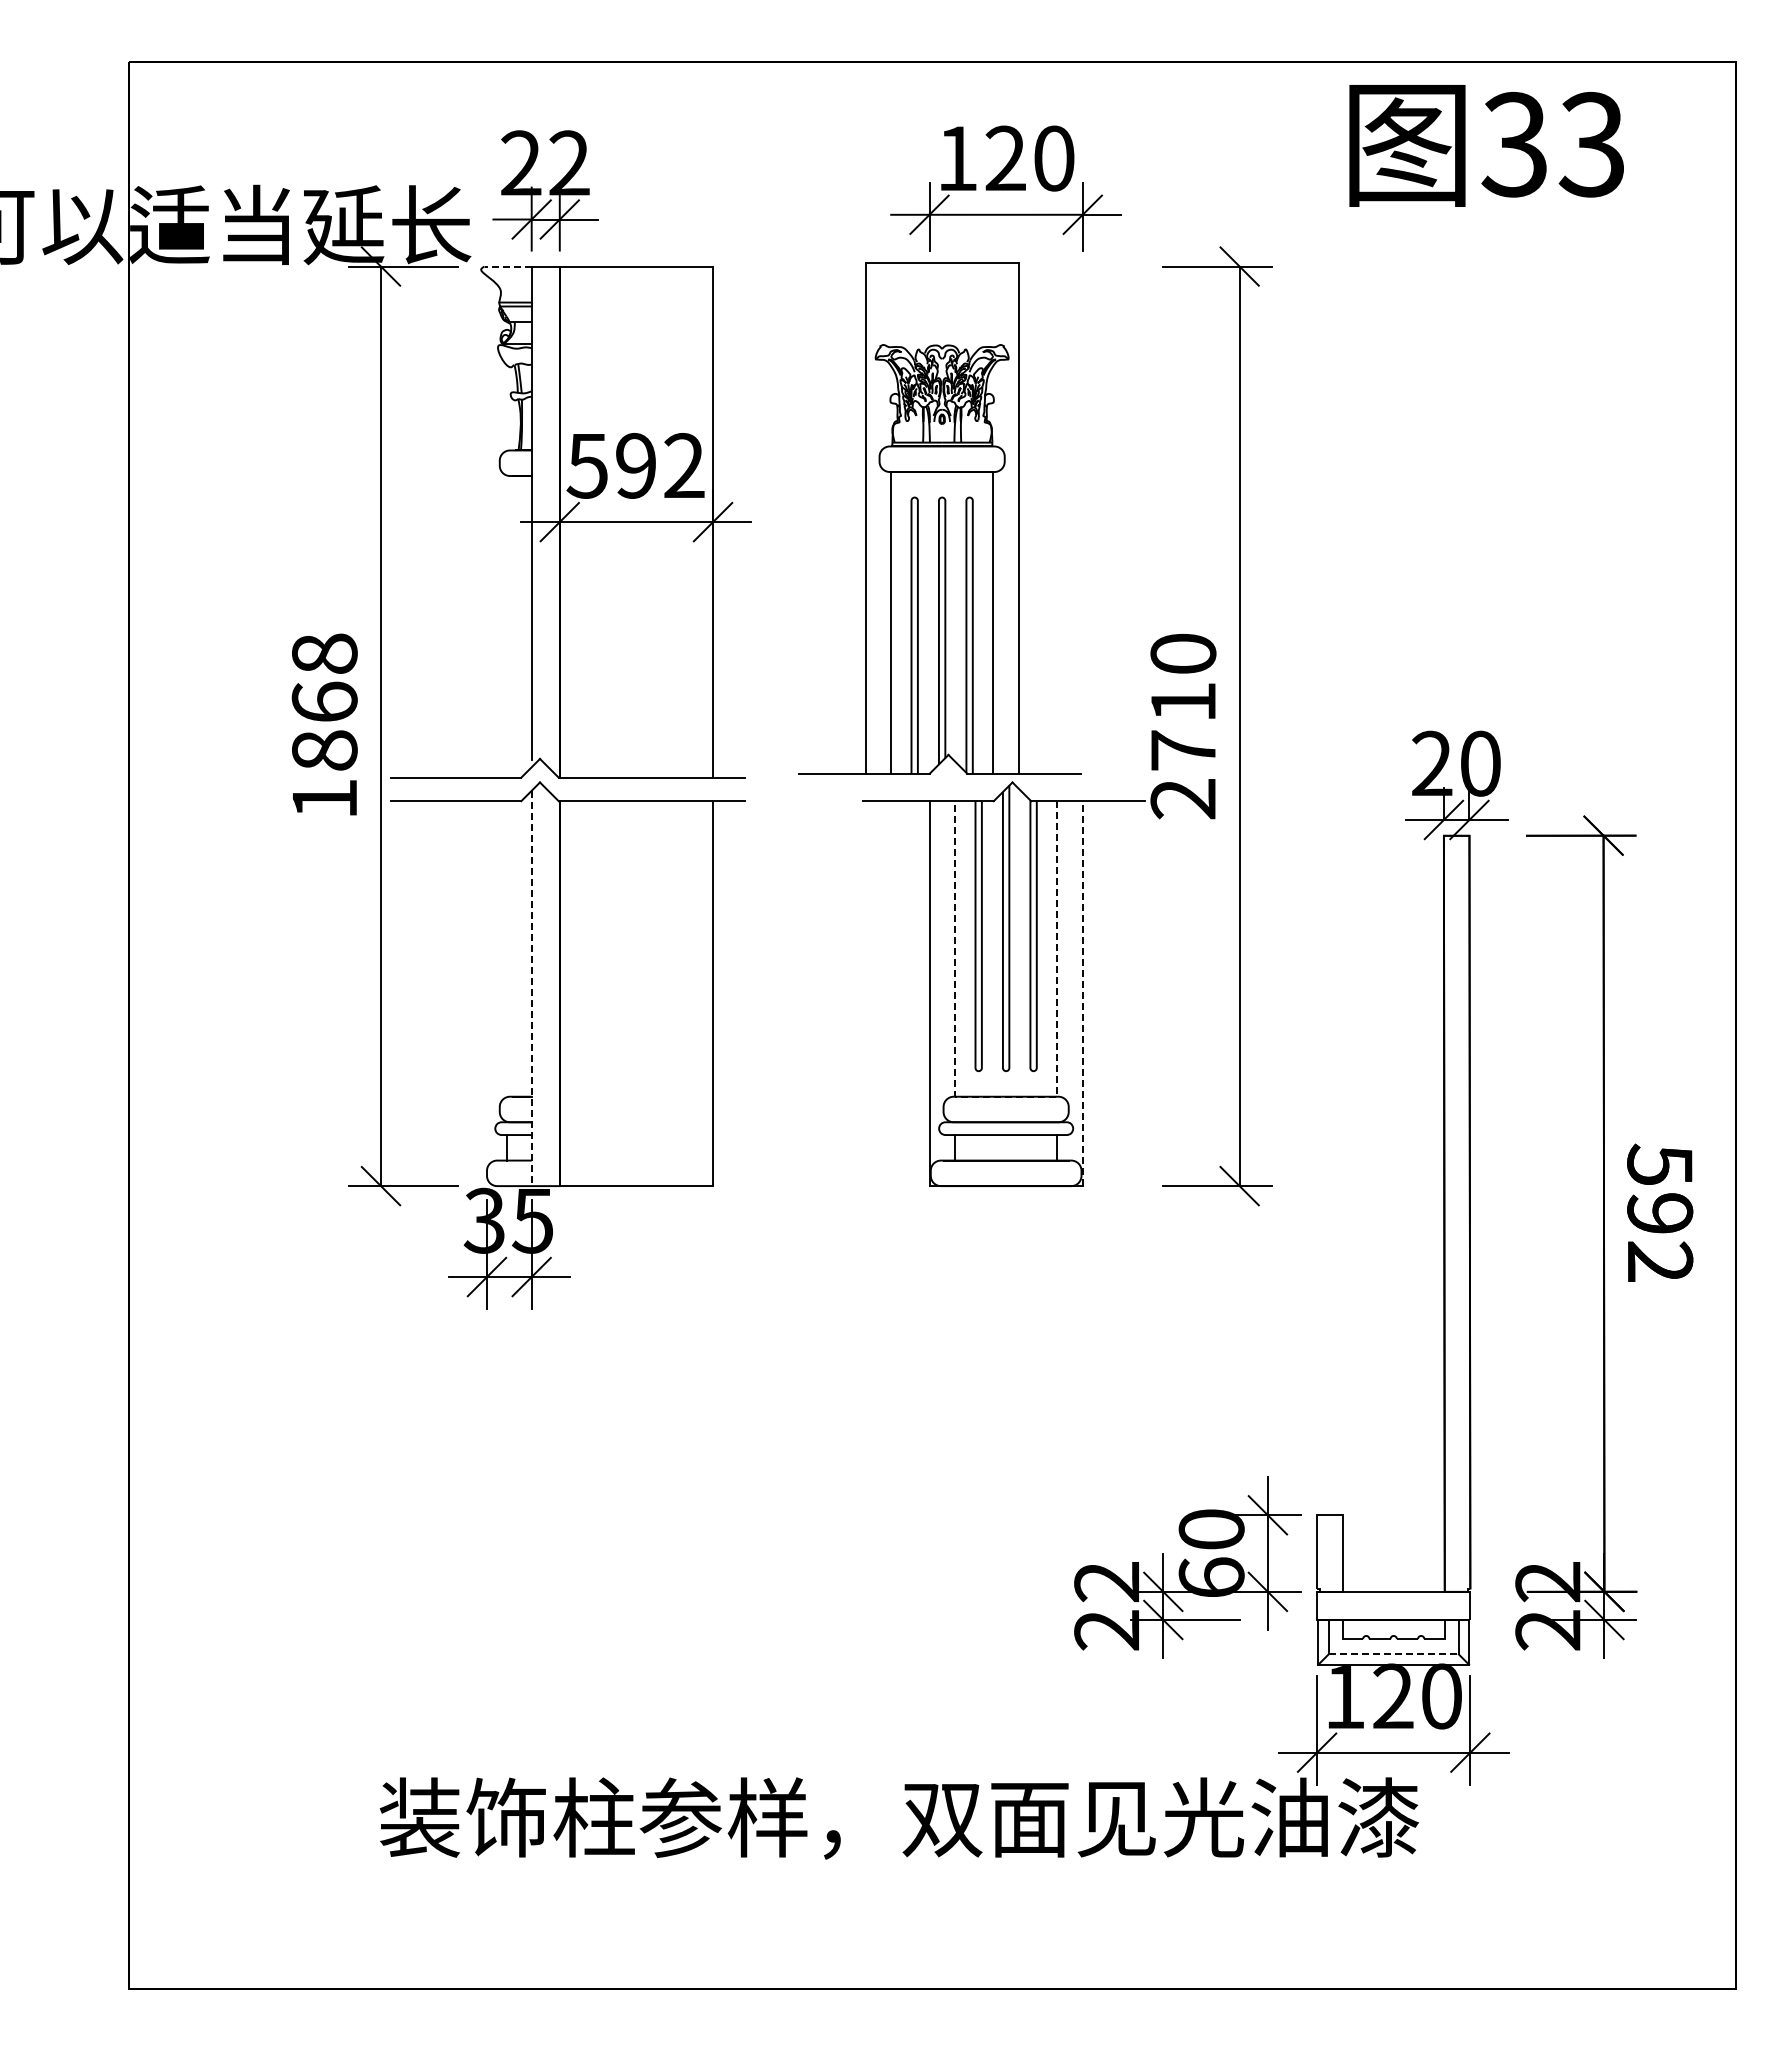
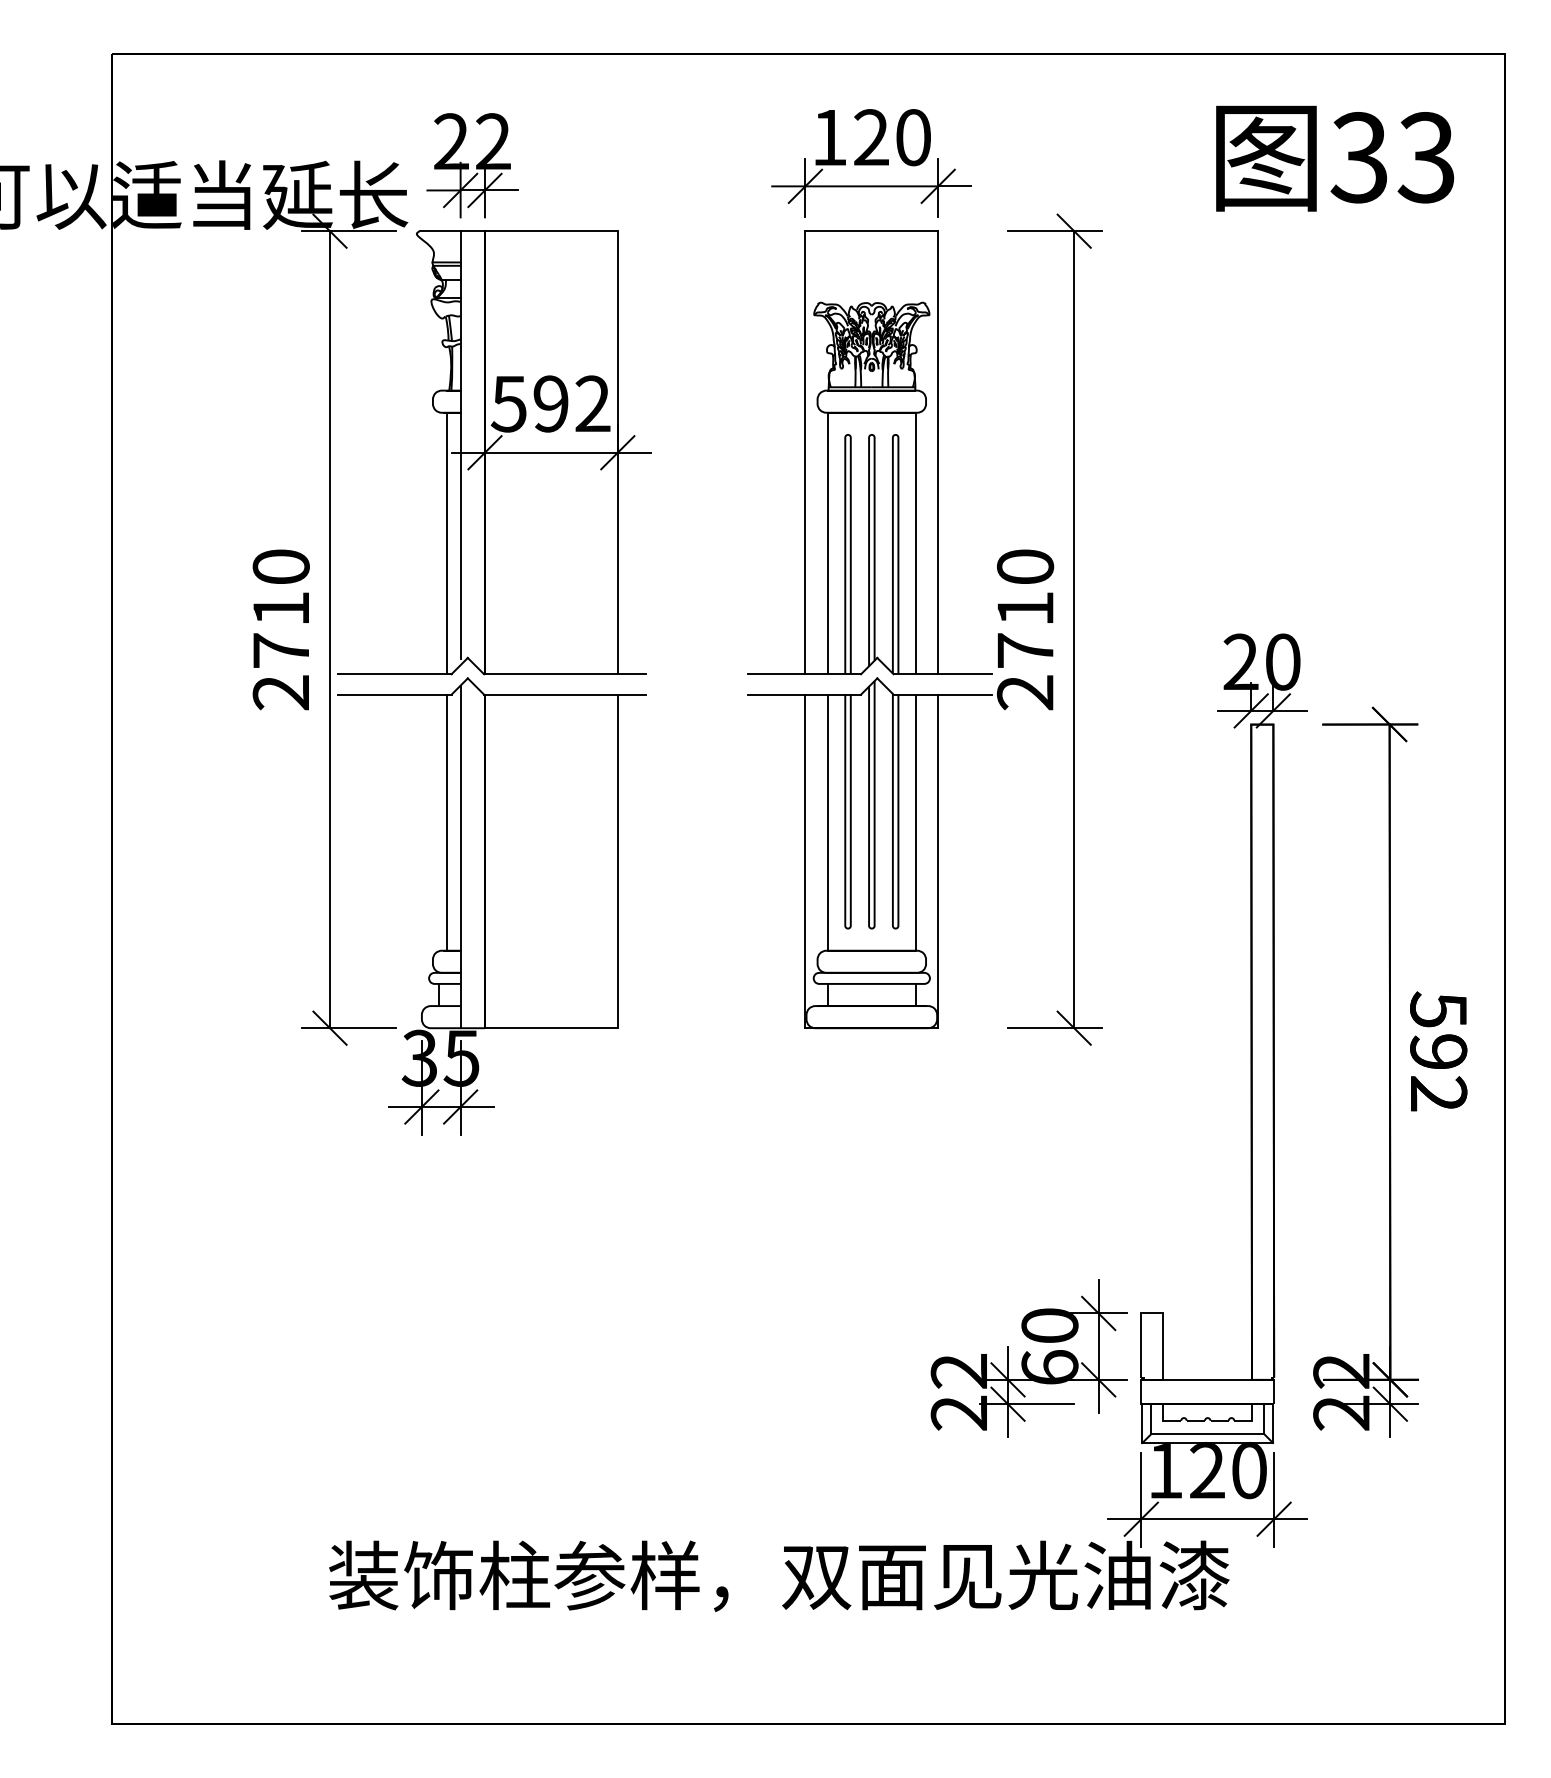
text: (1486, 145) -> (1334, 158), moved
line: (508, 266) -> (440, 231), dashed -> solid
part: (939, 518) -> (869, 453), moved
line: (516, 626) -> (447, 543), added
text: (324, 726) -> (281, 629), 1868 -> 2710
line: (516, 948) -> (447, 822), added
line: (531, 988) -> (460, 856), dashed -> solid
line: (1082, 993) -> (938, 861), dashed -> solid
line: (1005, 1096) -> (871, 950), dashed -> solid
line: (1394, 1654) -> (1208, 1434), dashed -> solid

